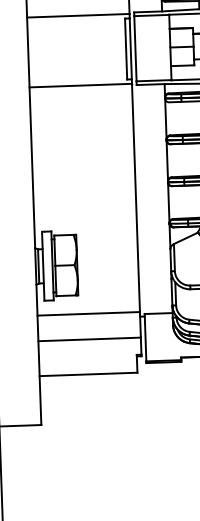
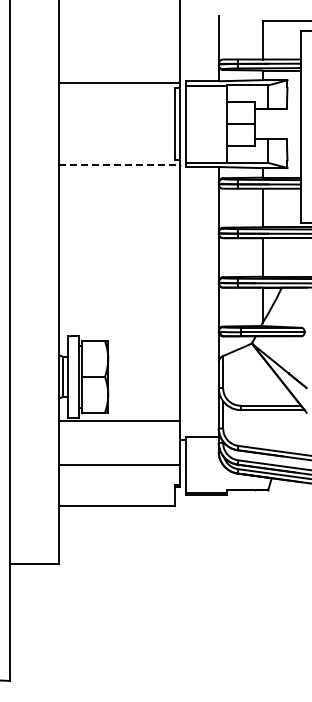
line: (81, 85) -> (120, 165), solid -> dashed
line: (88, 313) -> (119, 420), moved

